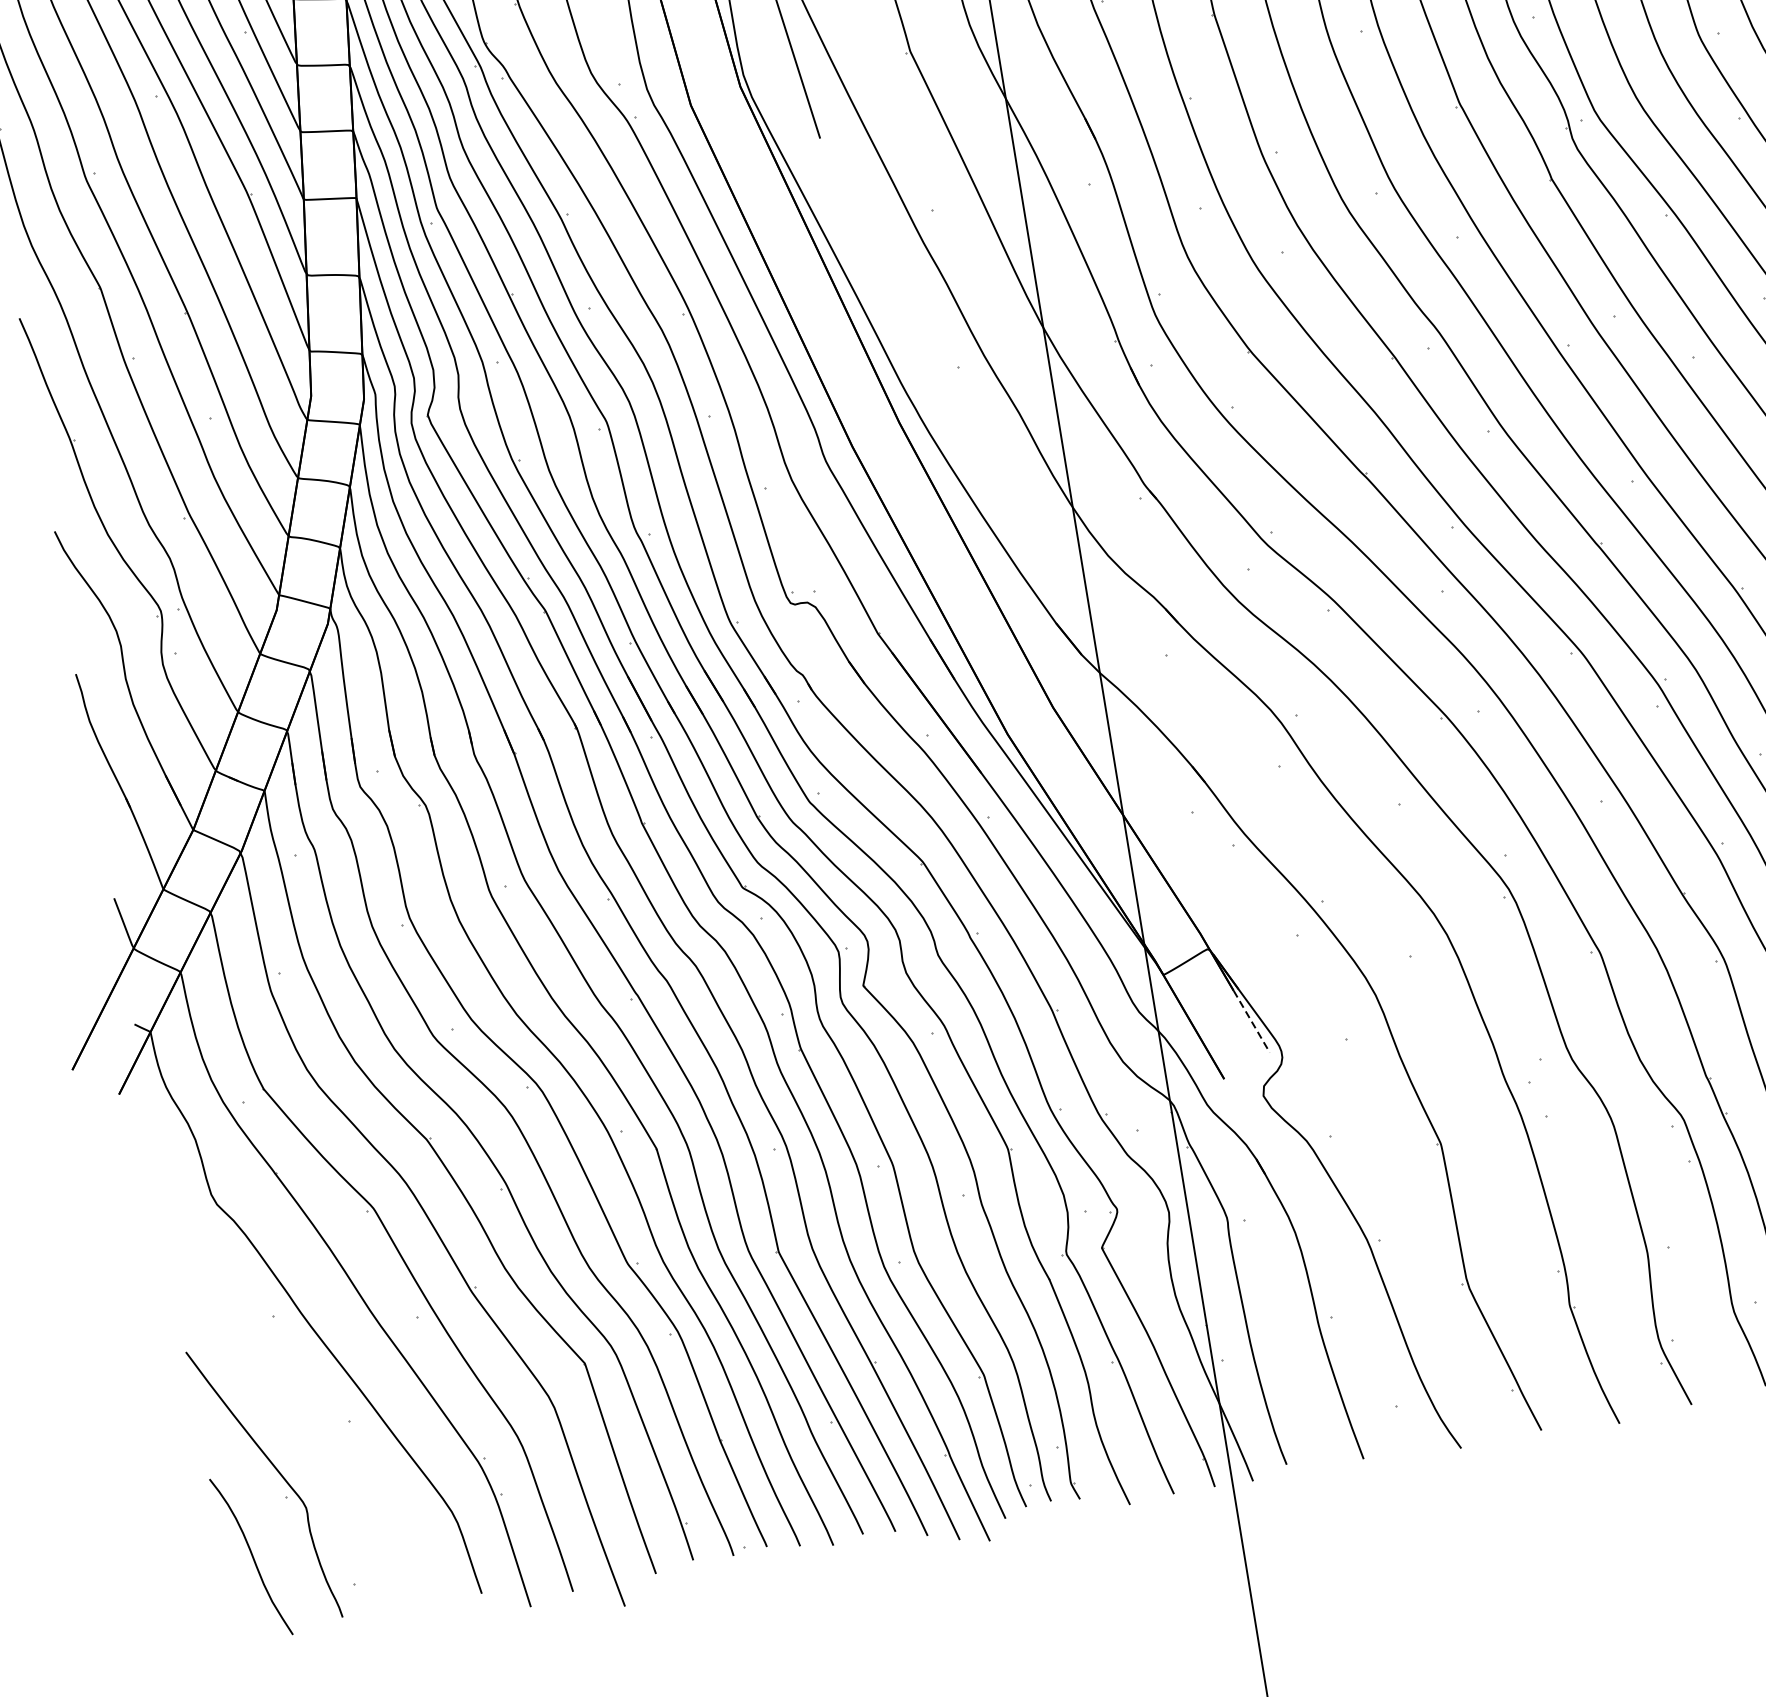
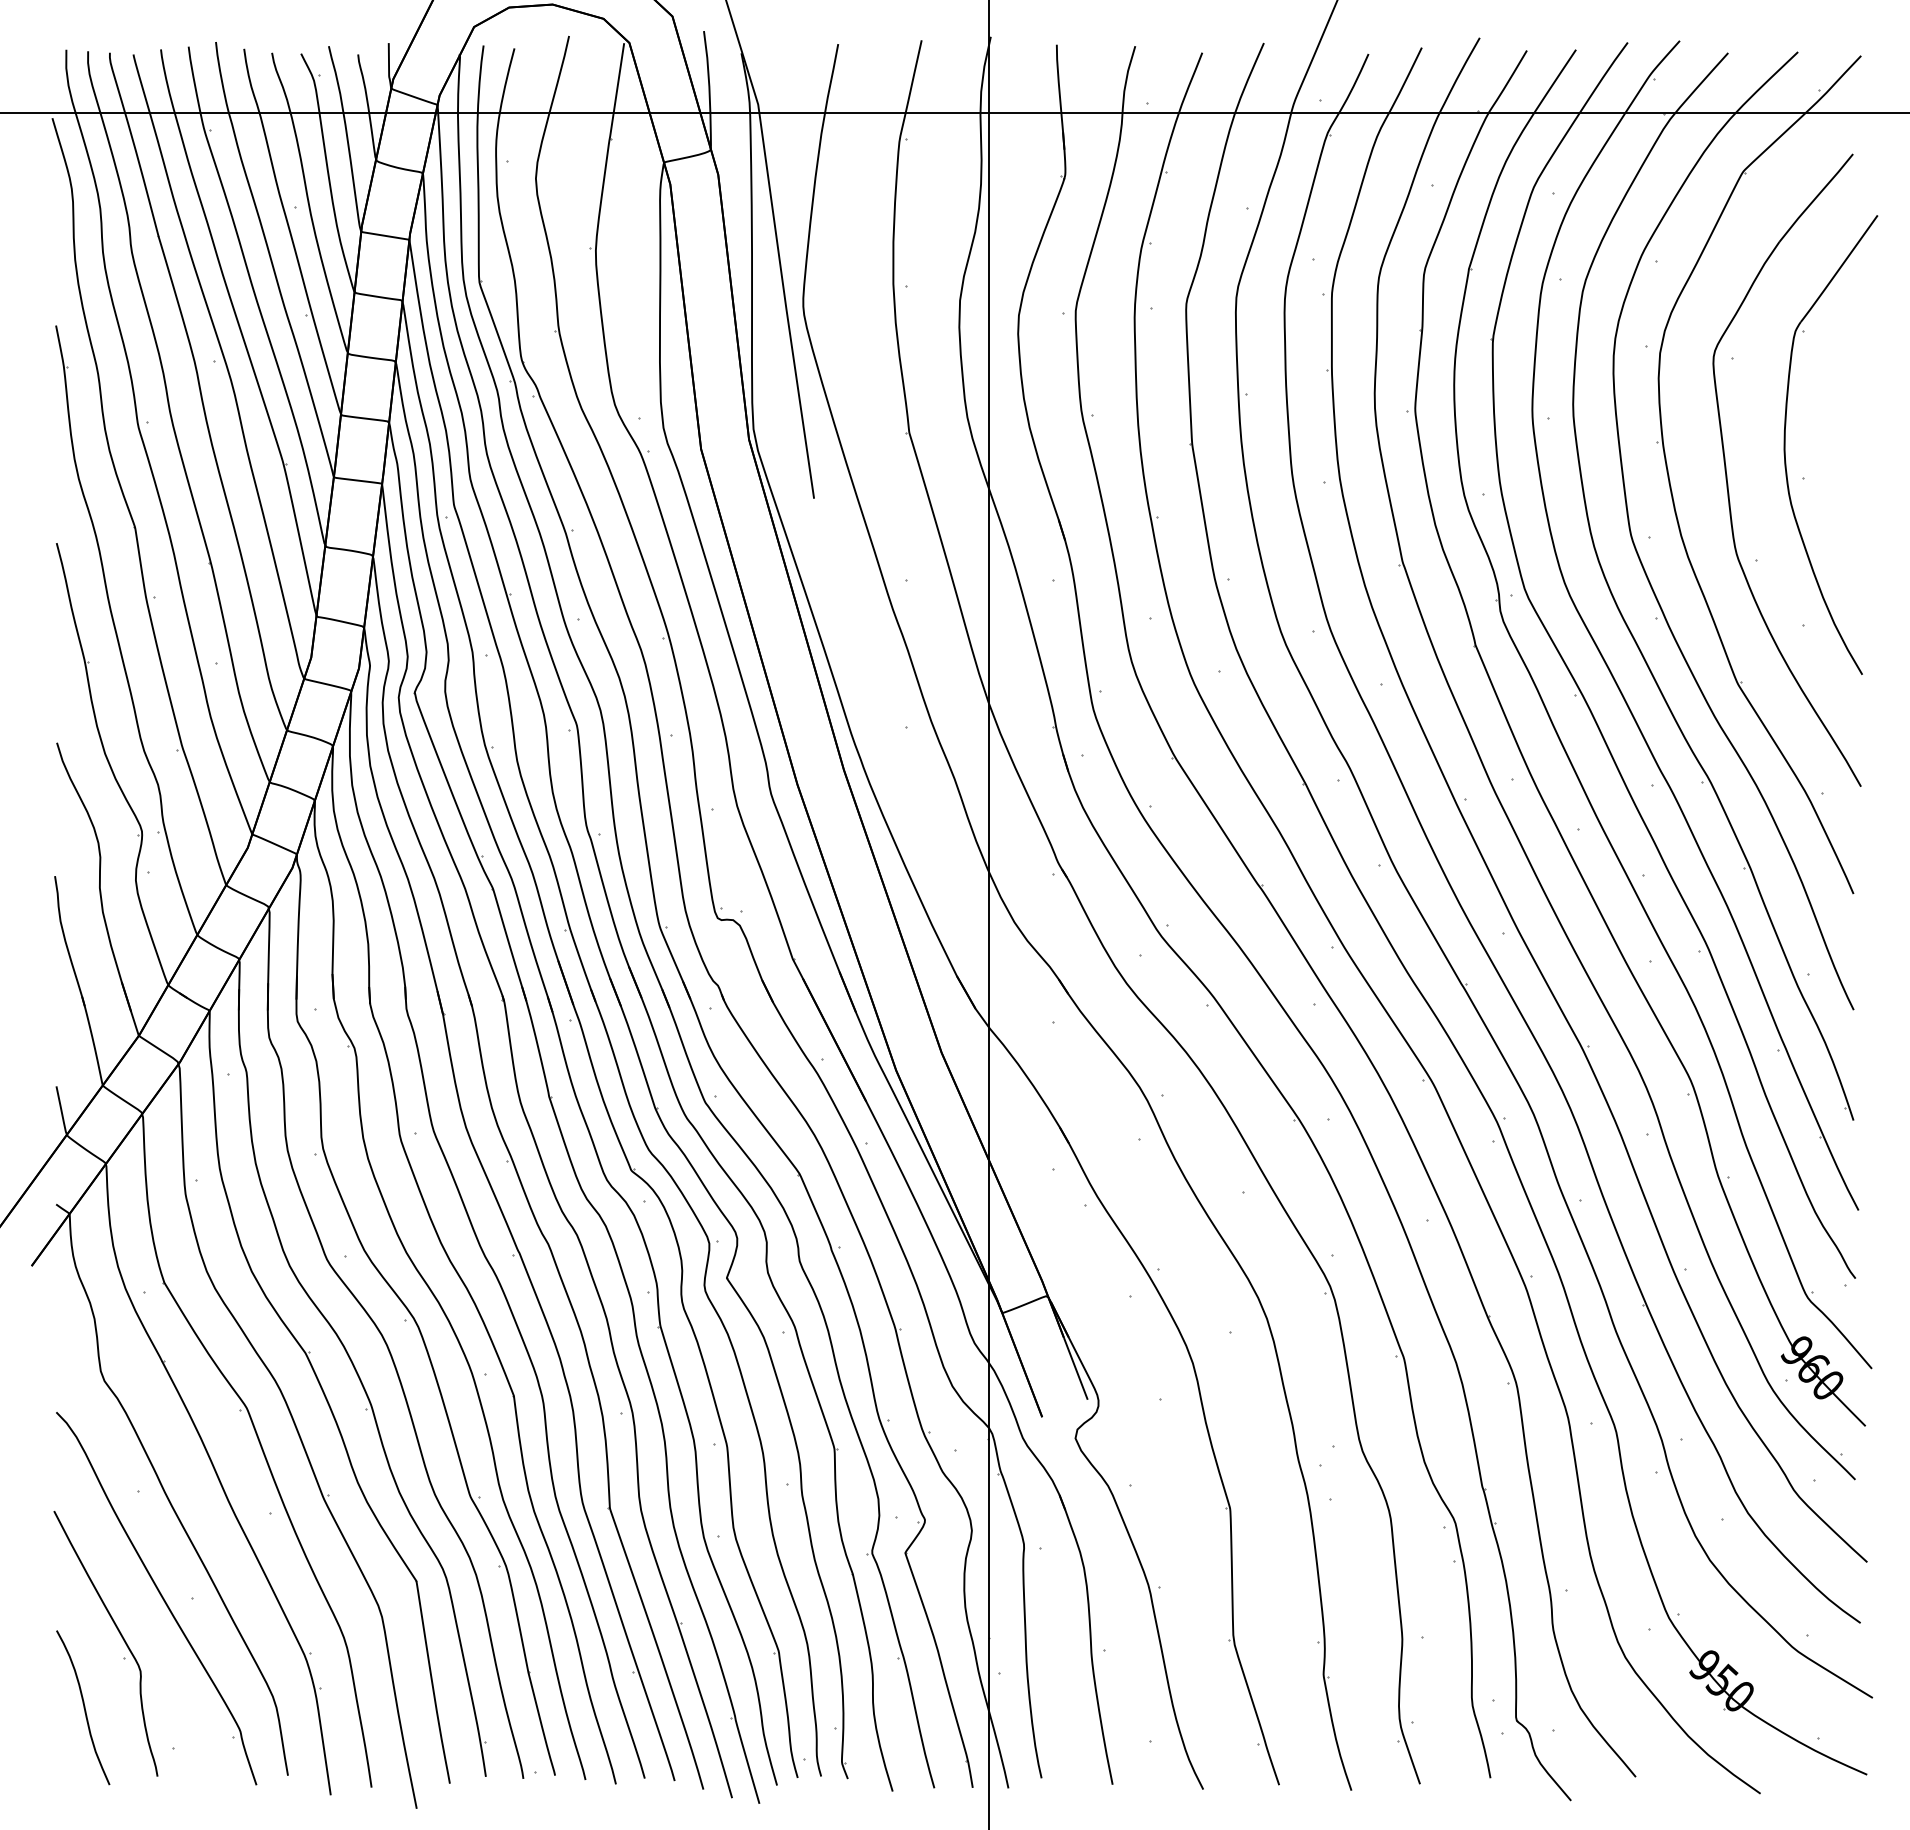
line: (1252, 1022) -> (1076, 1369), dashed -> solid
part: (310, 1427) -> (156, 1598), added

